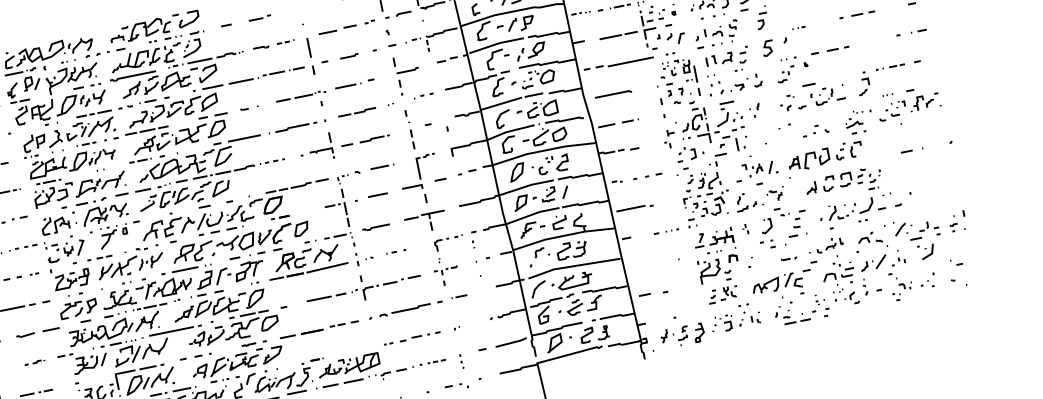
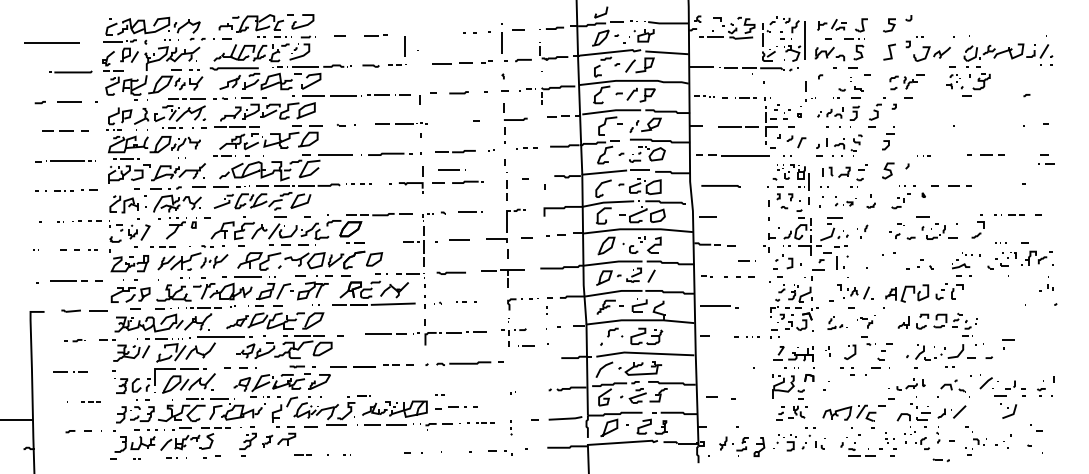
line: (918, 30) -> (1046, 163), moved
line: (308, 47) -> (404, 46), moved
line: (347, 85) -> (451, 169), moved
part: (733, 85) -> (845, 201), size x0.7
line: (630, 120) -> (746, 260), moved
line: (906, 151) -> (1008, 339), moved
part: (749, 201) -> (837, 323), size x0.7
part: (897, 256) -> (1046, 283), moved
part: (788, 259) -> (940, 460), moved
line: (459, 296) -> (526, 345), moved
part: (419, 336) -> (456, 407), moved

